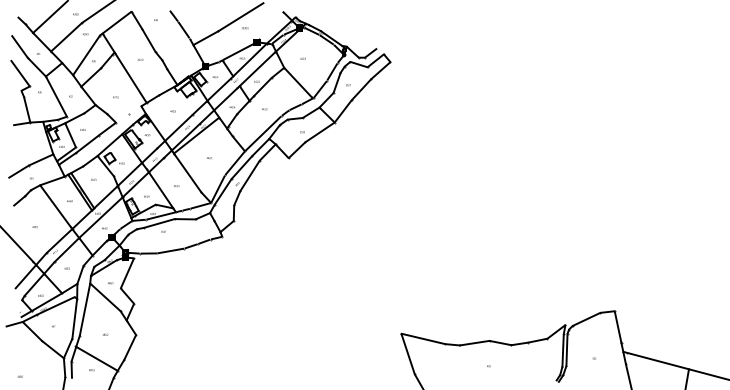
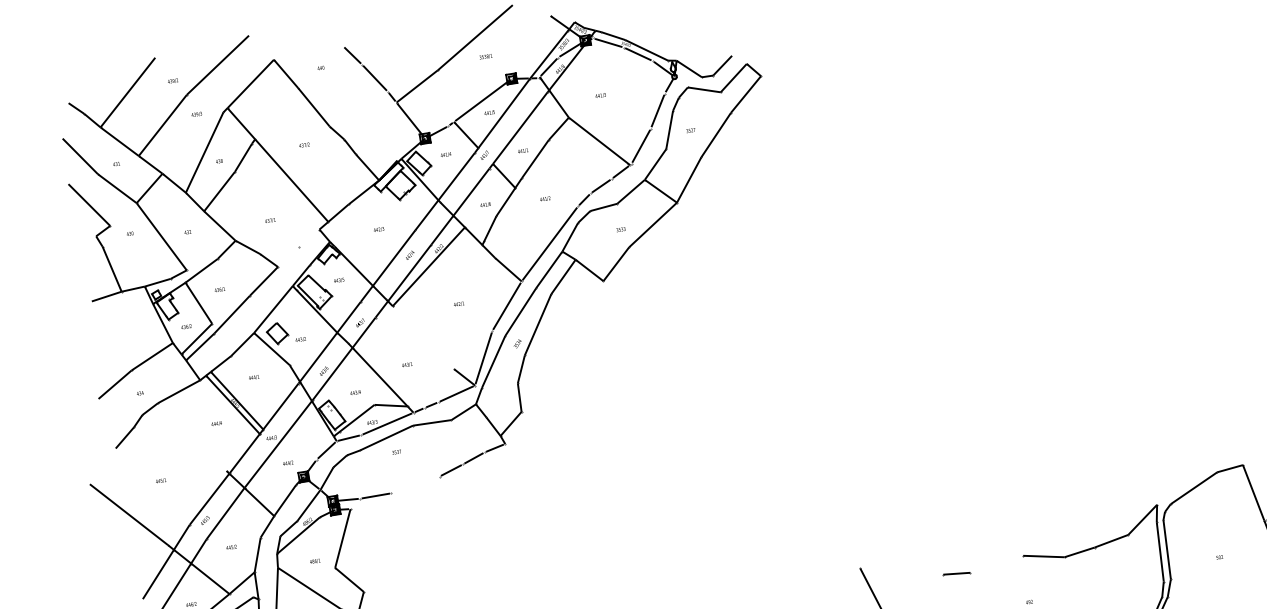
line: (187, 172) -> (422, 336), removed
line: (55, 205) -> (191, 435), removed
line: (170, 250) -> (414, 484), removed
line: (422, 338) -> (900, 571), removed
line: (474, 342) -> (996, 563), removed

